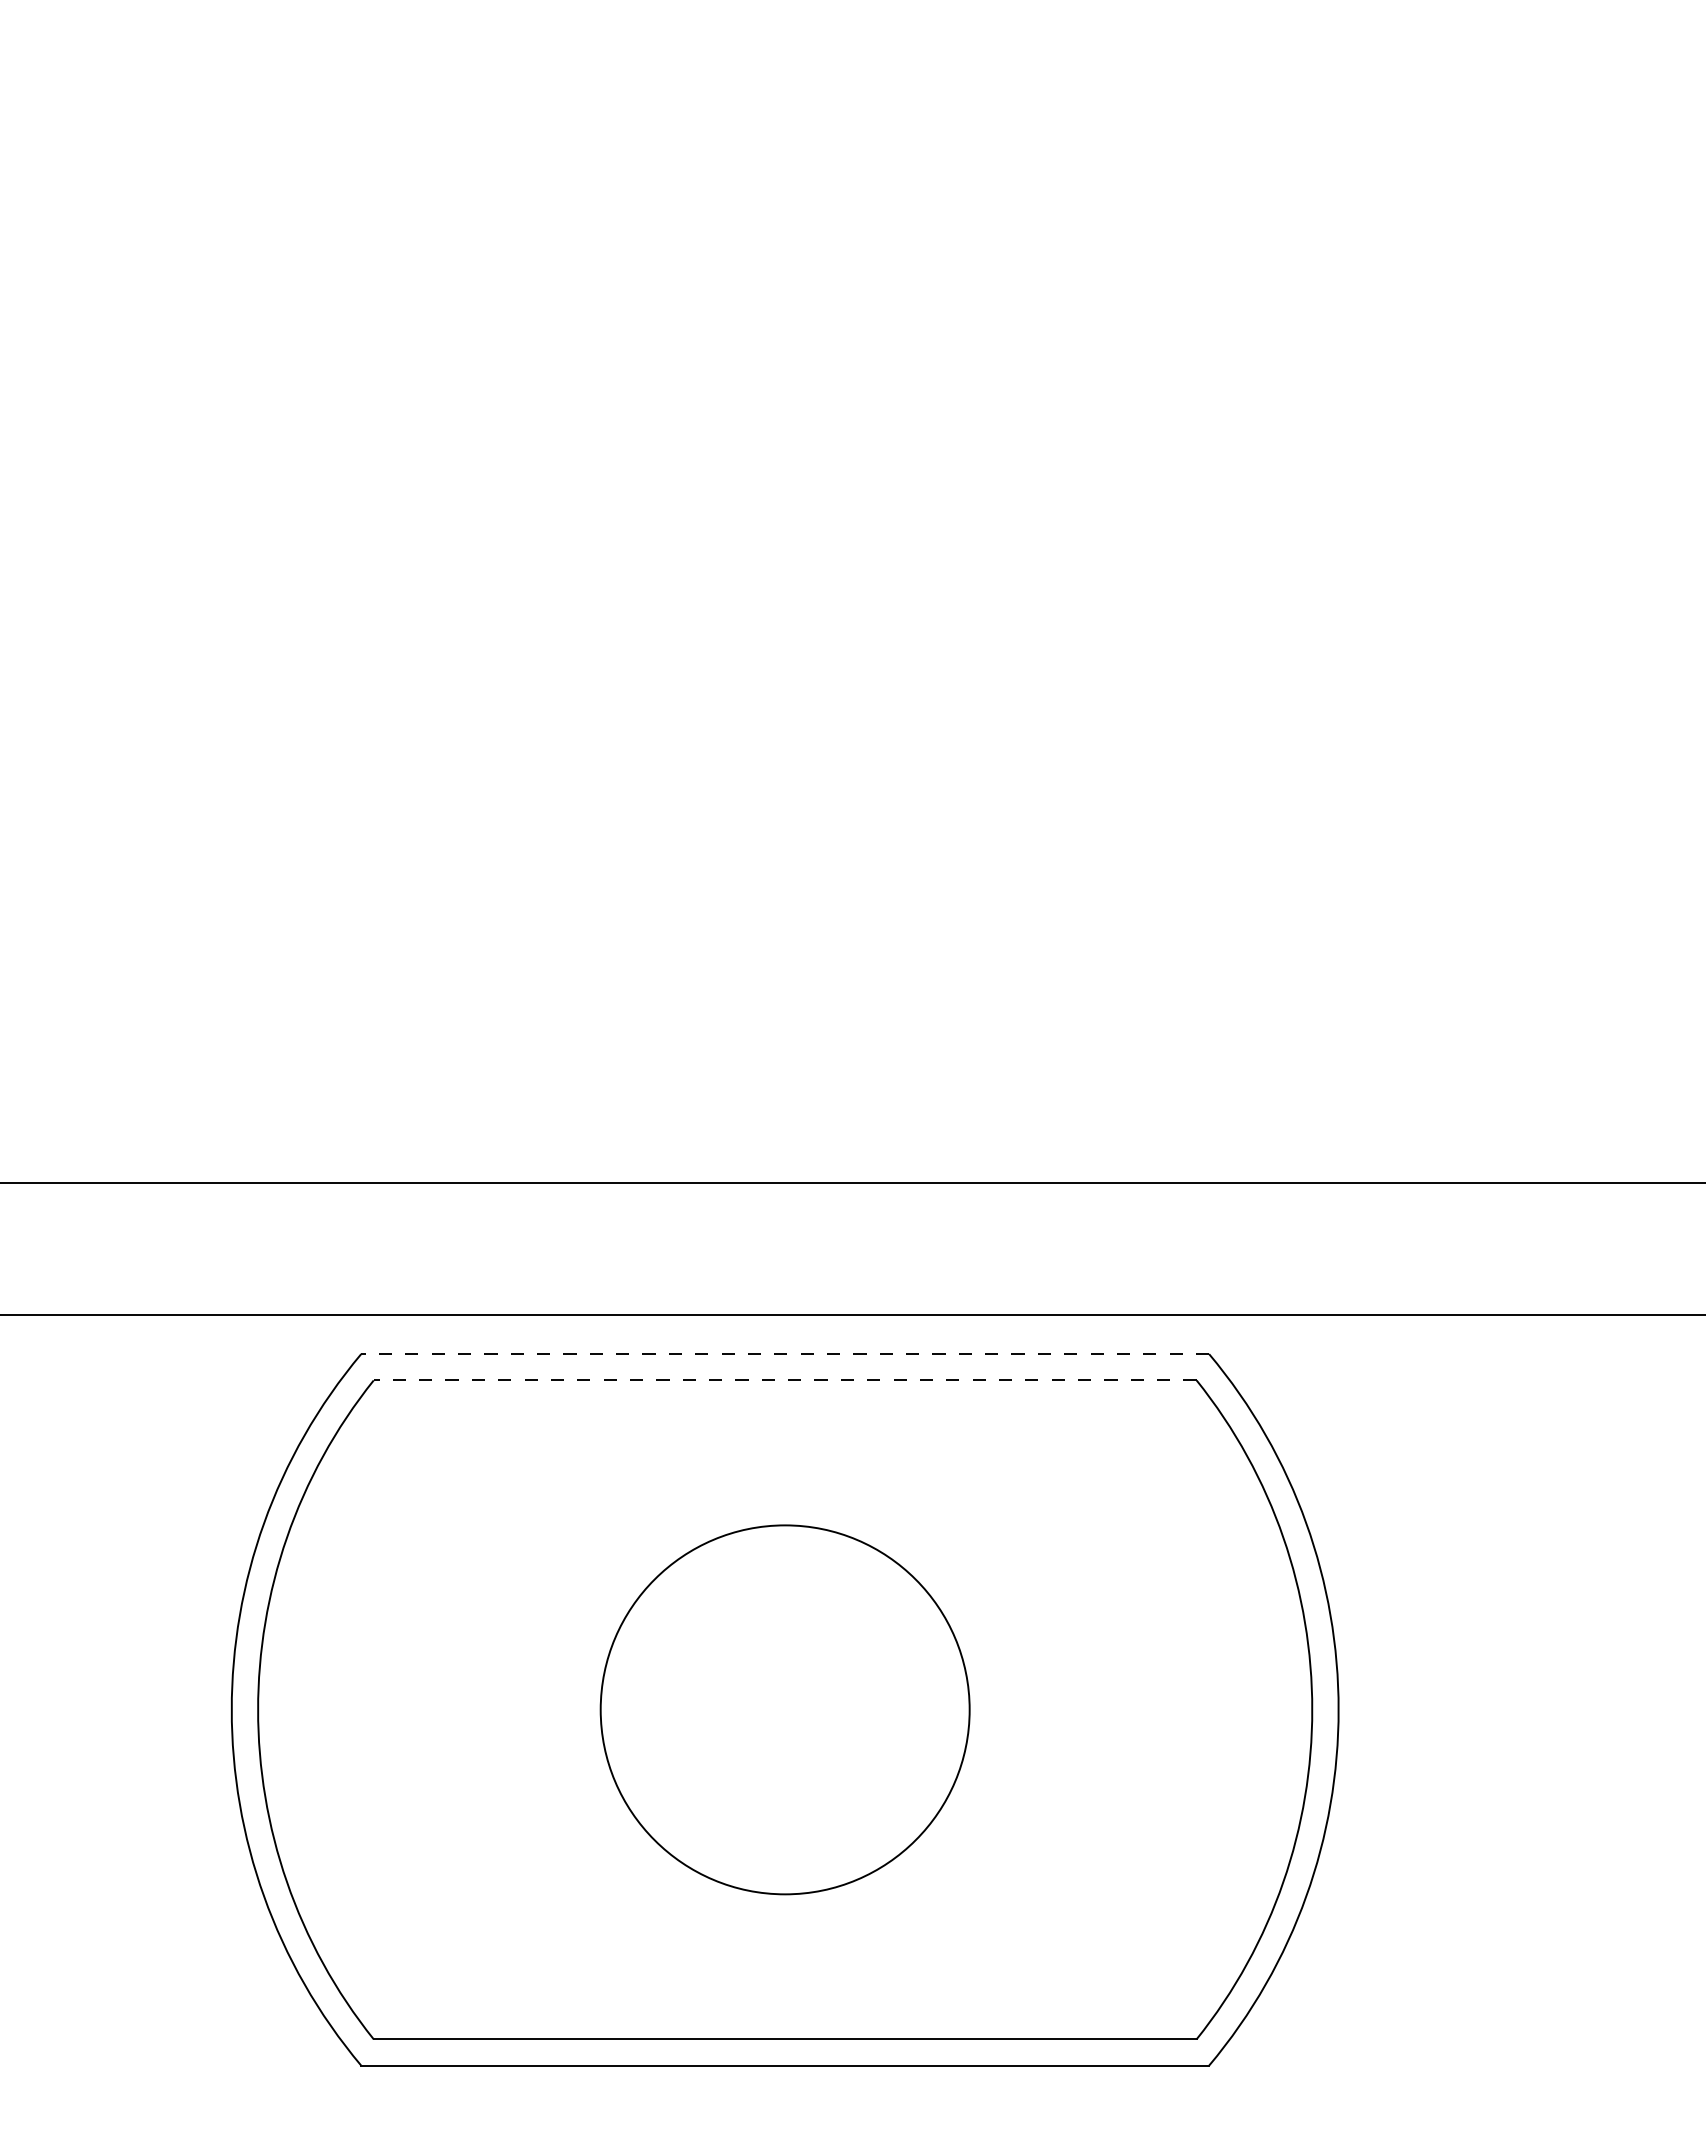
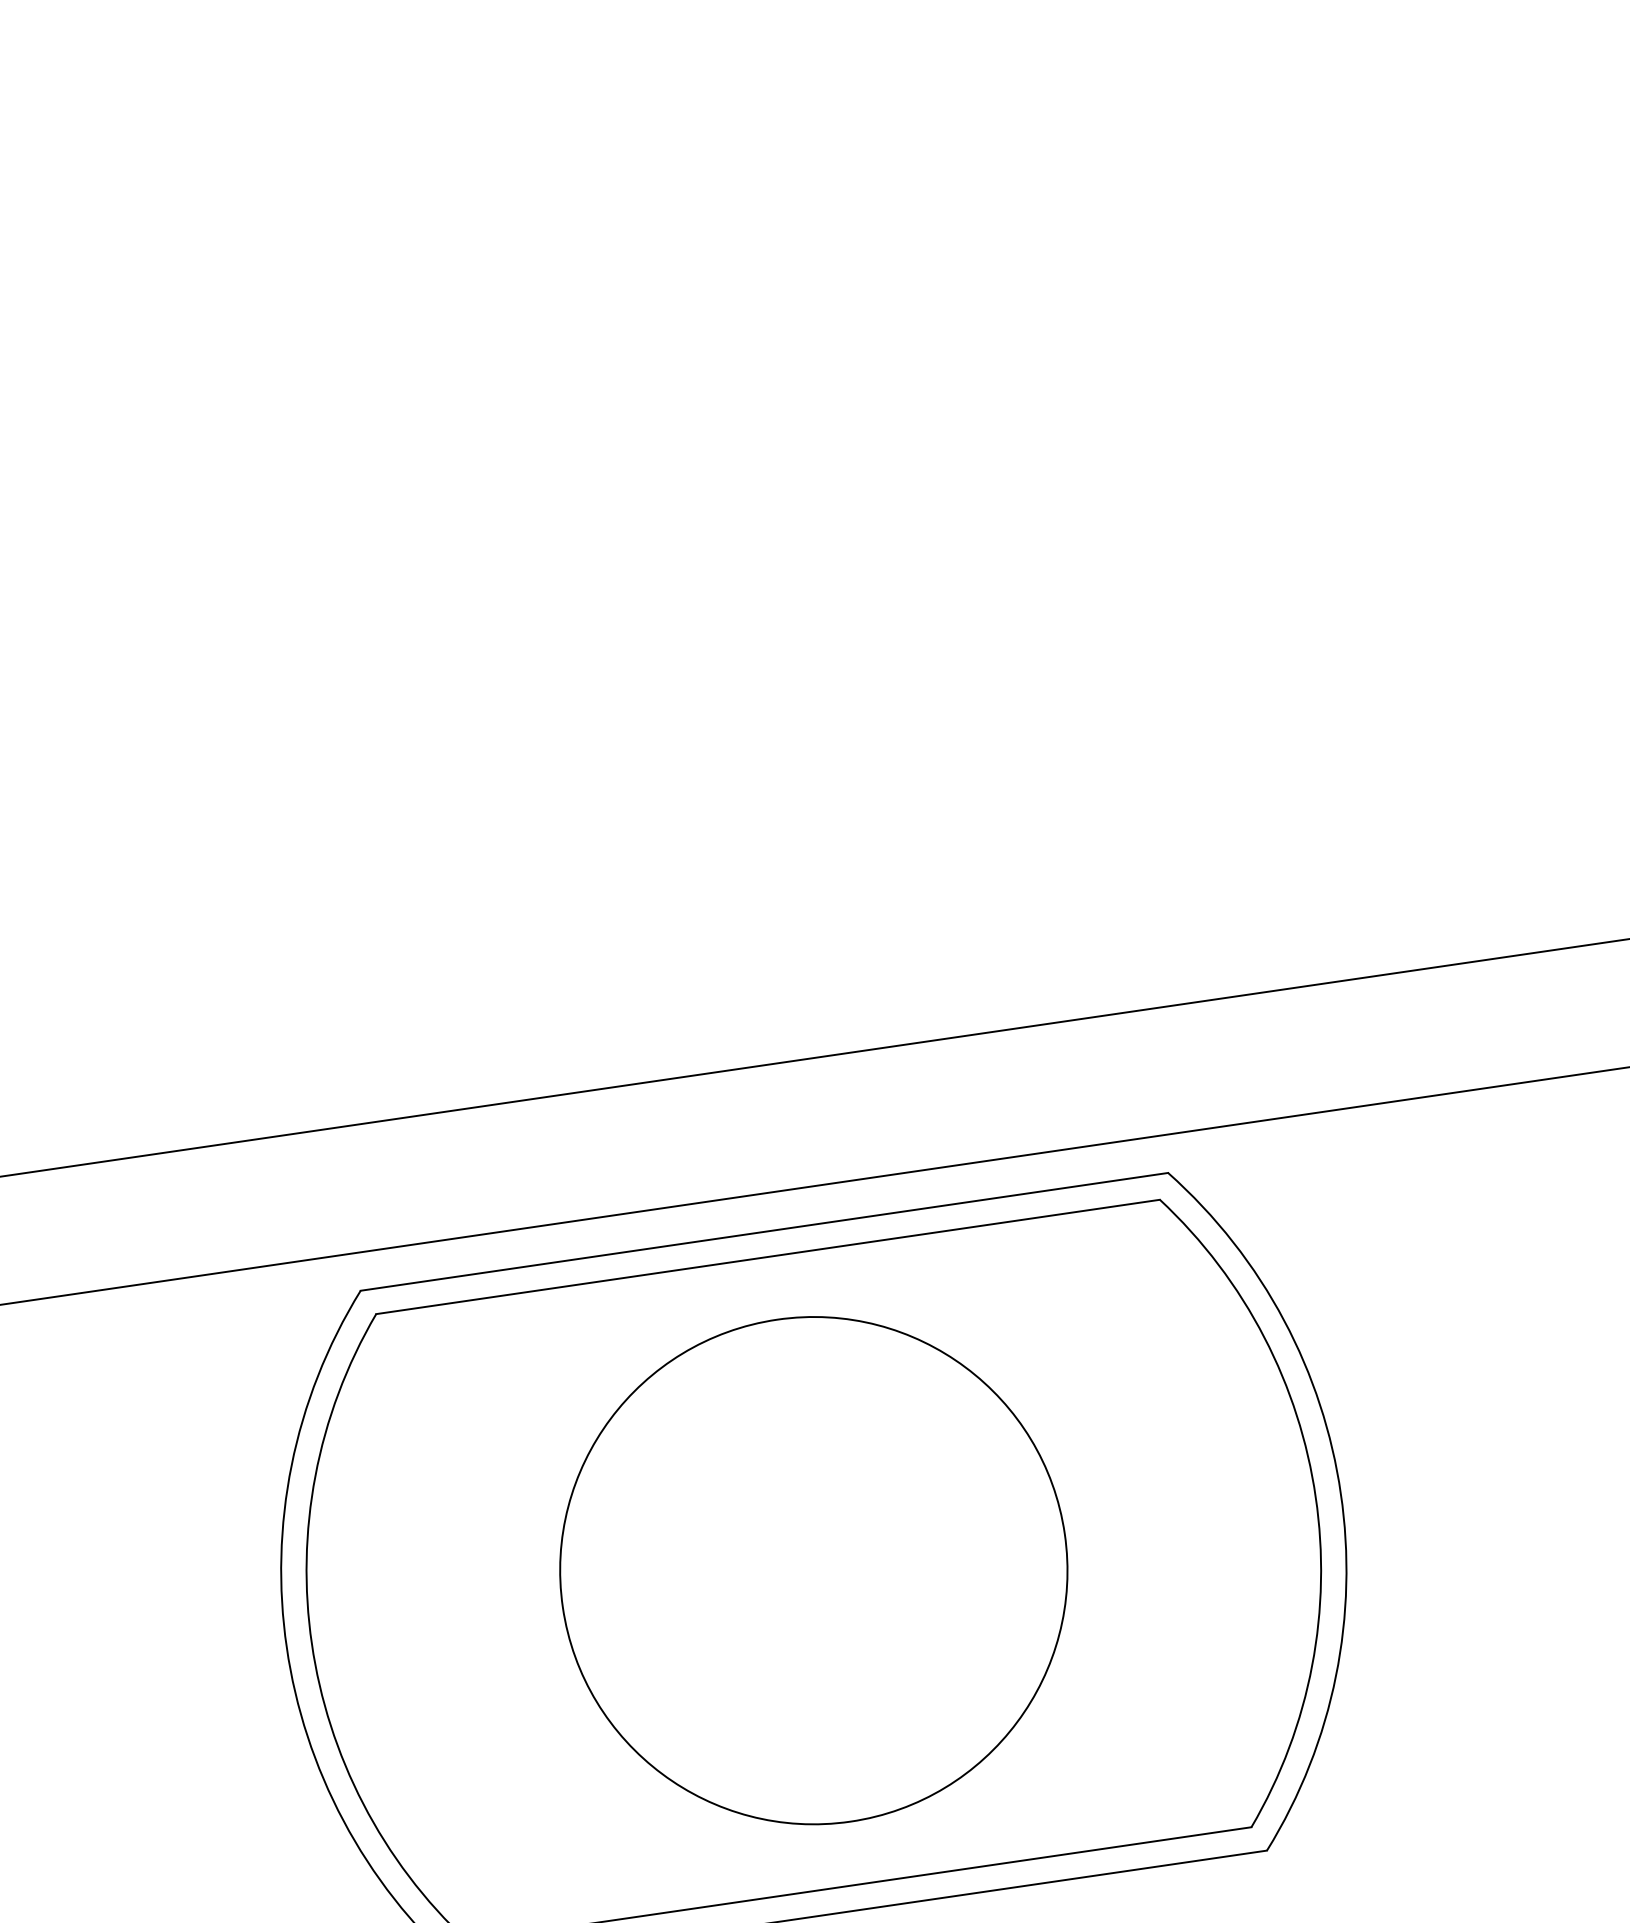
line: (785, 1354) -> (764, 1232), dashed -> solid
line: (784, 1380) -> (767, 1257), dashed -> solid
circle: (784, 1709) -> (813, 1570), size x1.43

